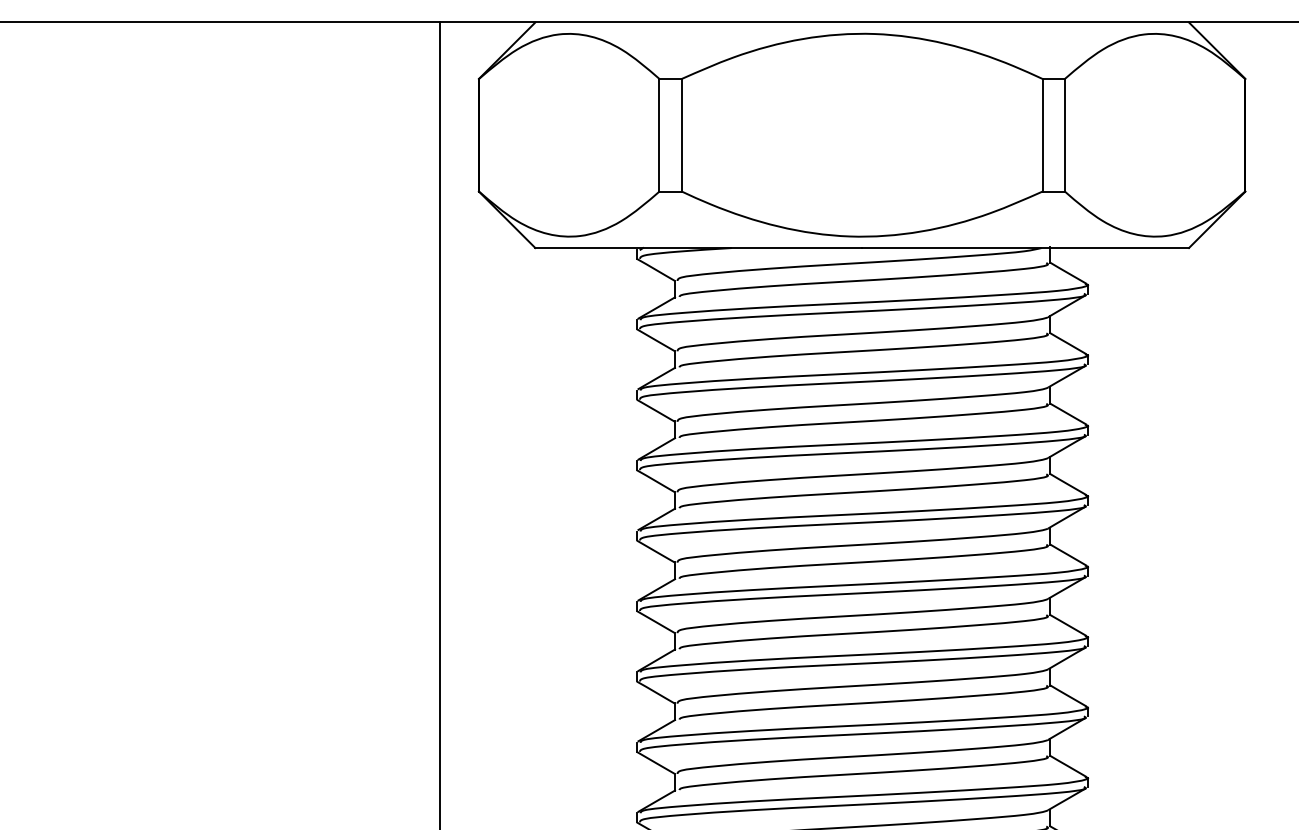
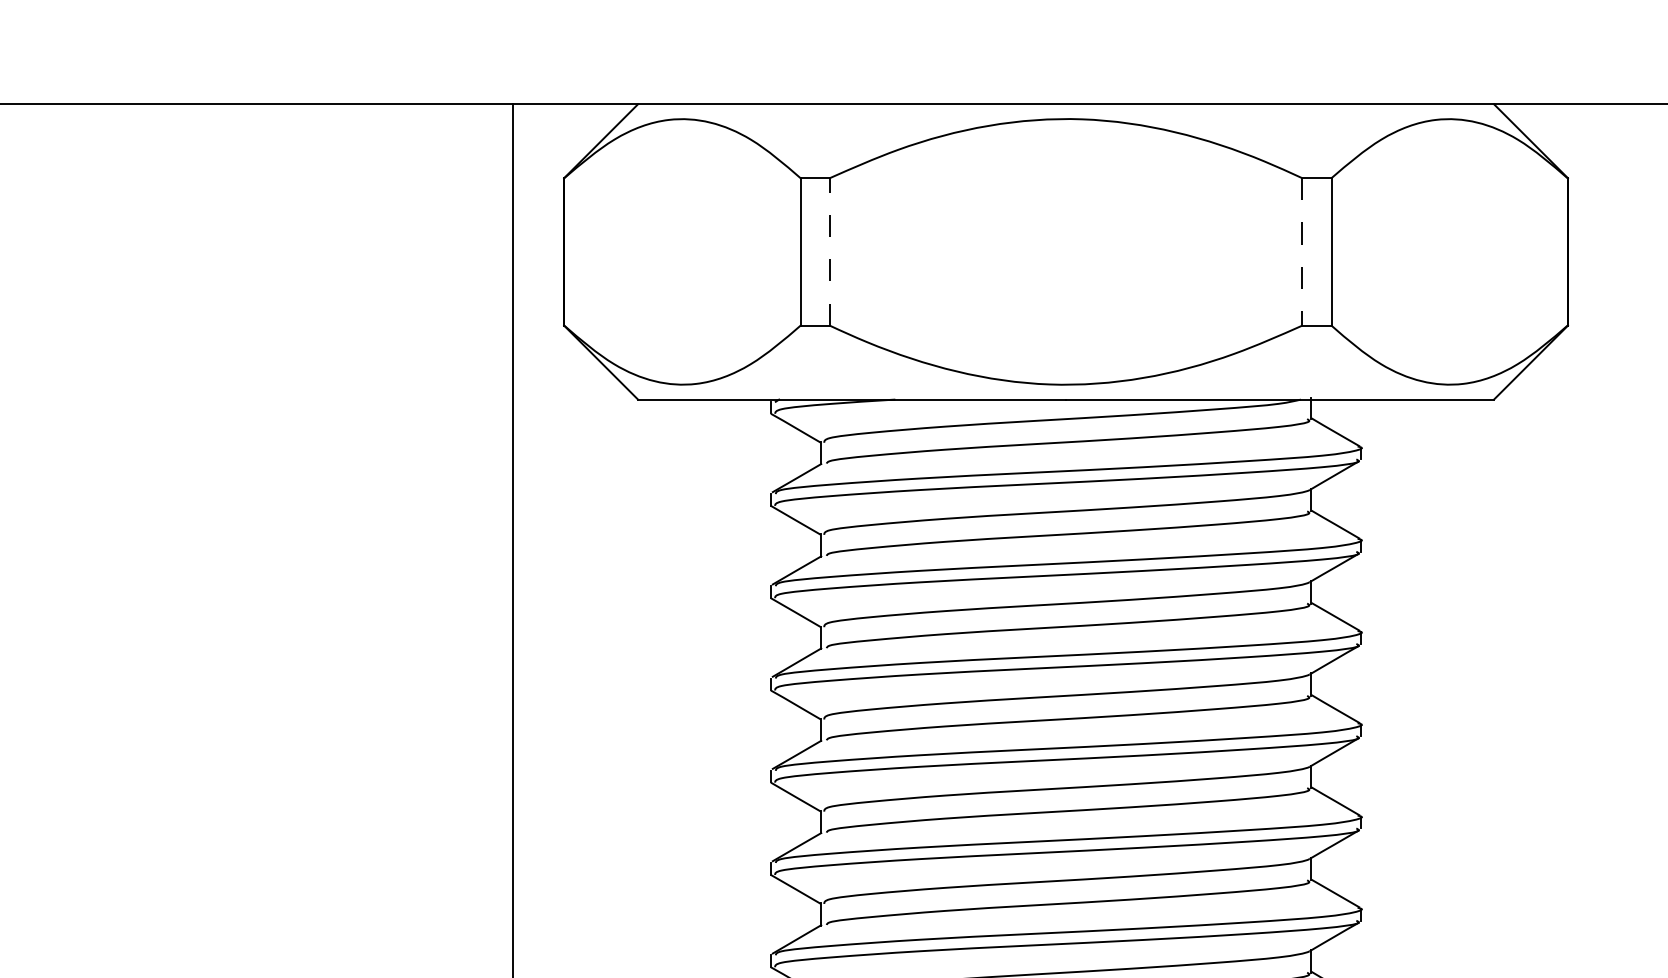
line: (681, 134) -> (829, 250), solid -> dashed
line: (1042, 135) -> (1302, 252), solid -> dashed

